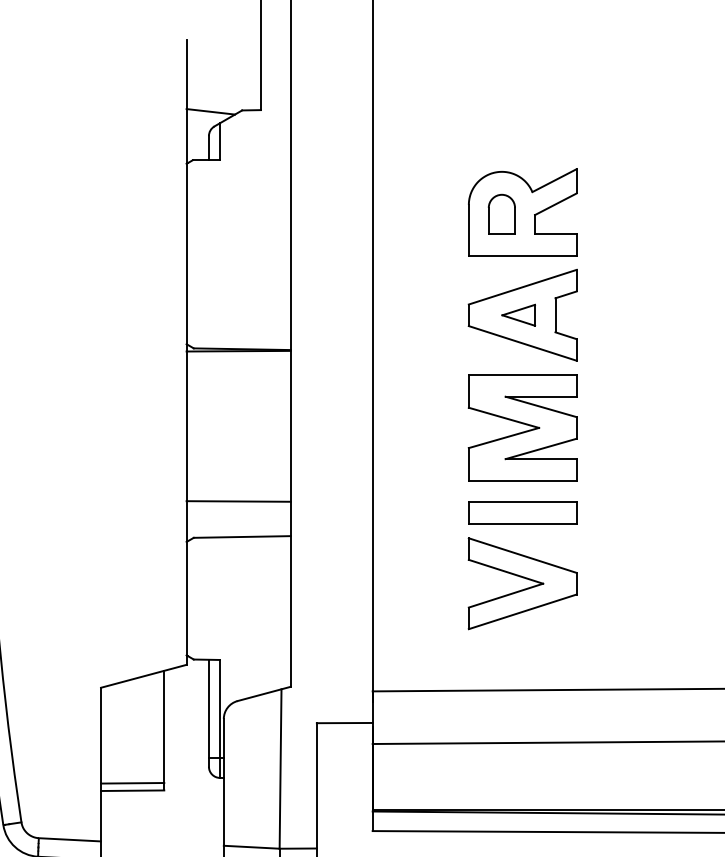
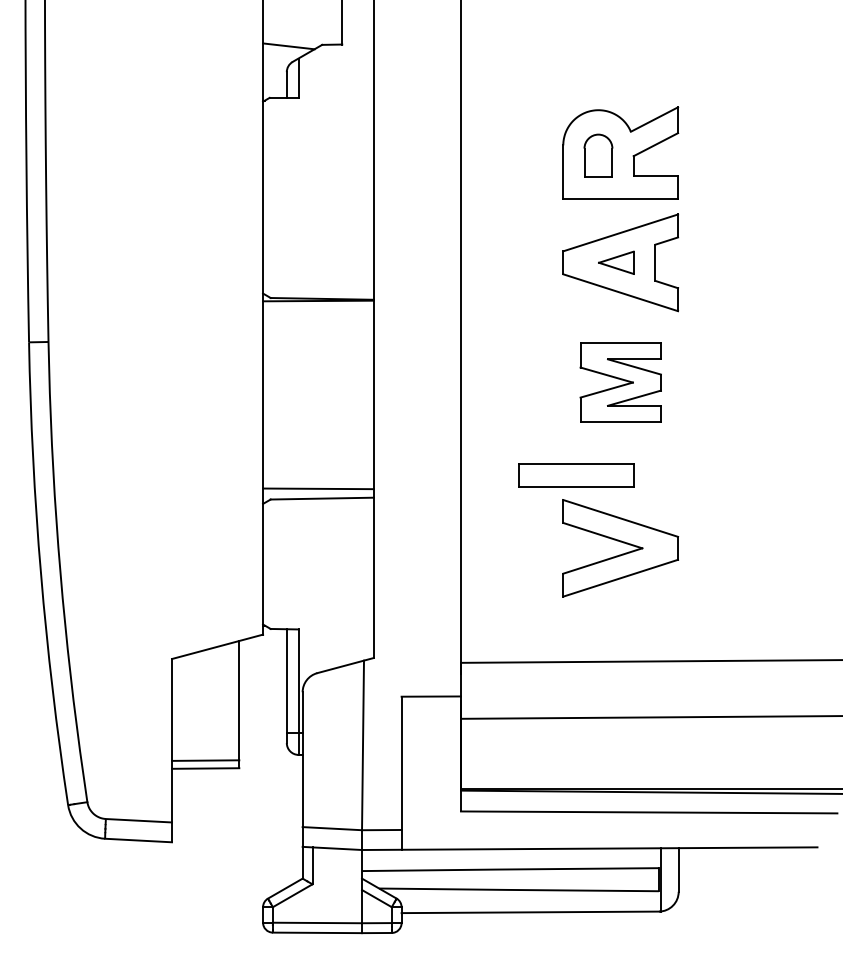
part: (522, 427) -> (620, 382), size x0.7
line: (238, 501) -> (318, 488), moved
part: (522, 513) -> (576, 475), moved

